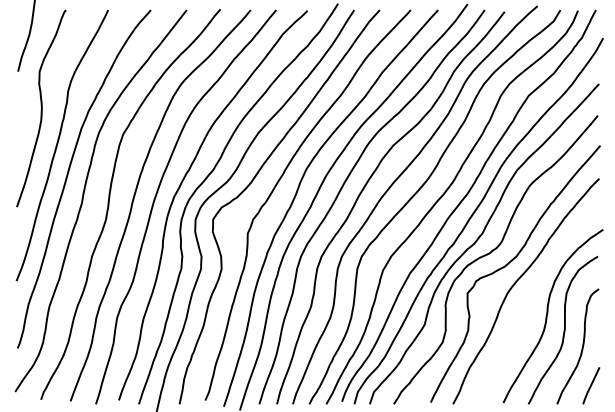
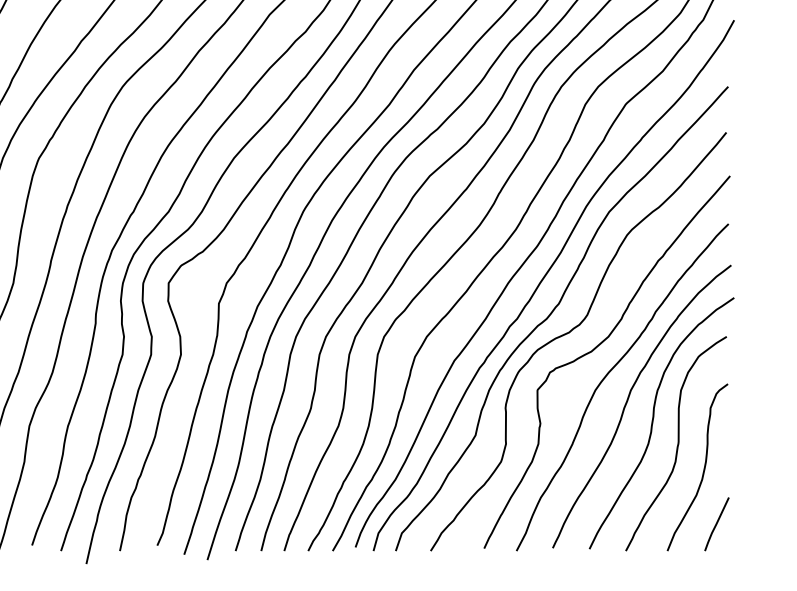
curve: (530, 301) -> (628, 402), added

